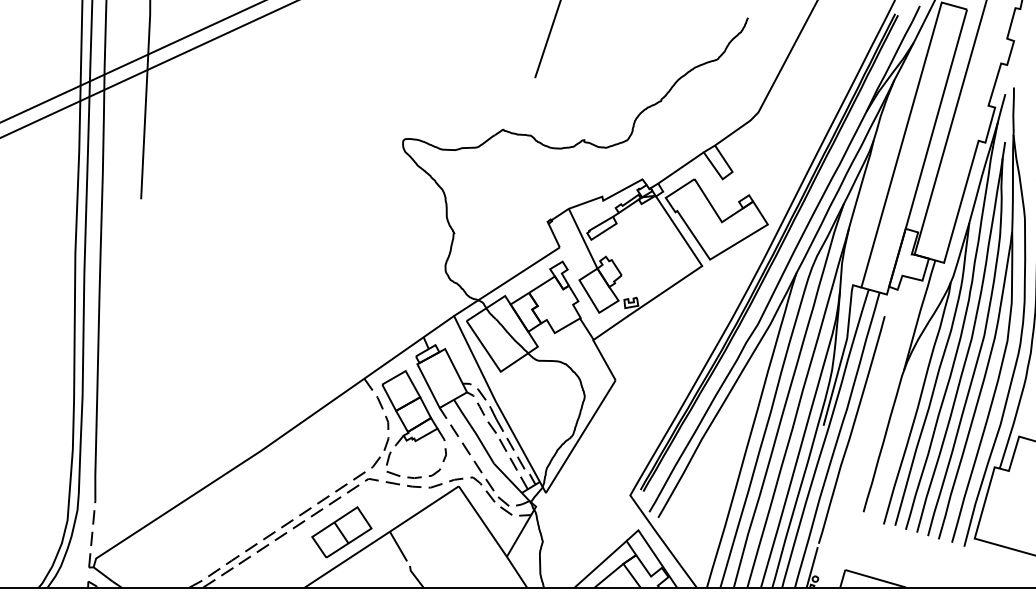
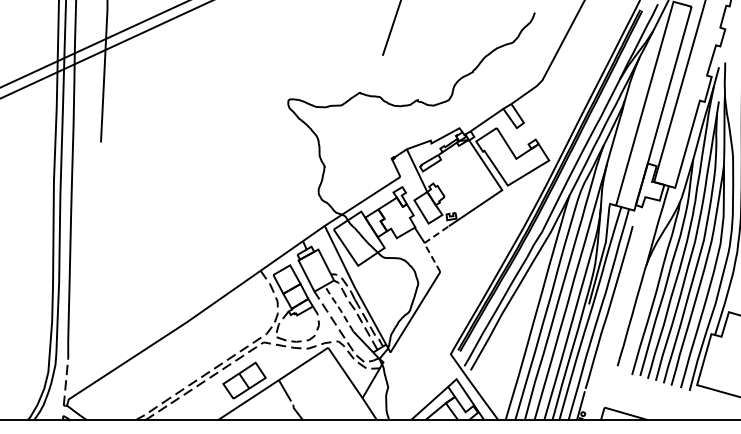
line: (593, 340) -> (424, 243), solid -> dashed
line: (473, 430) -> (338, 307), solid -> dashed

